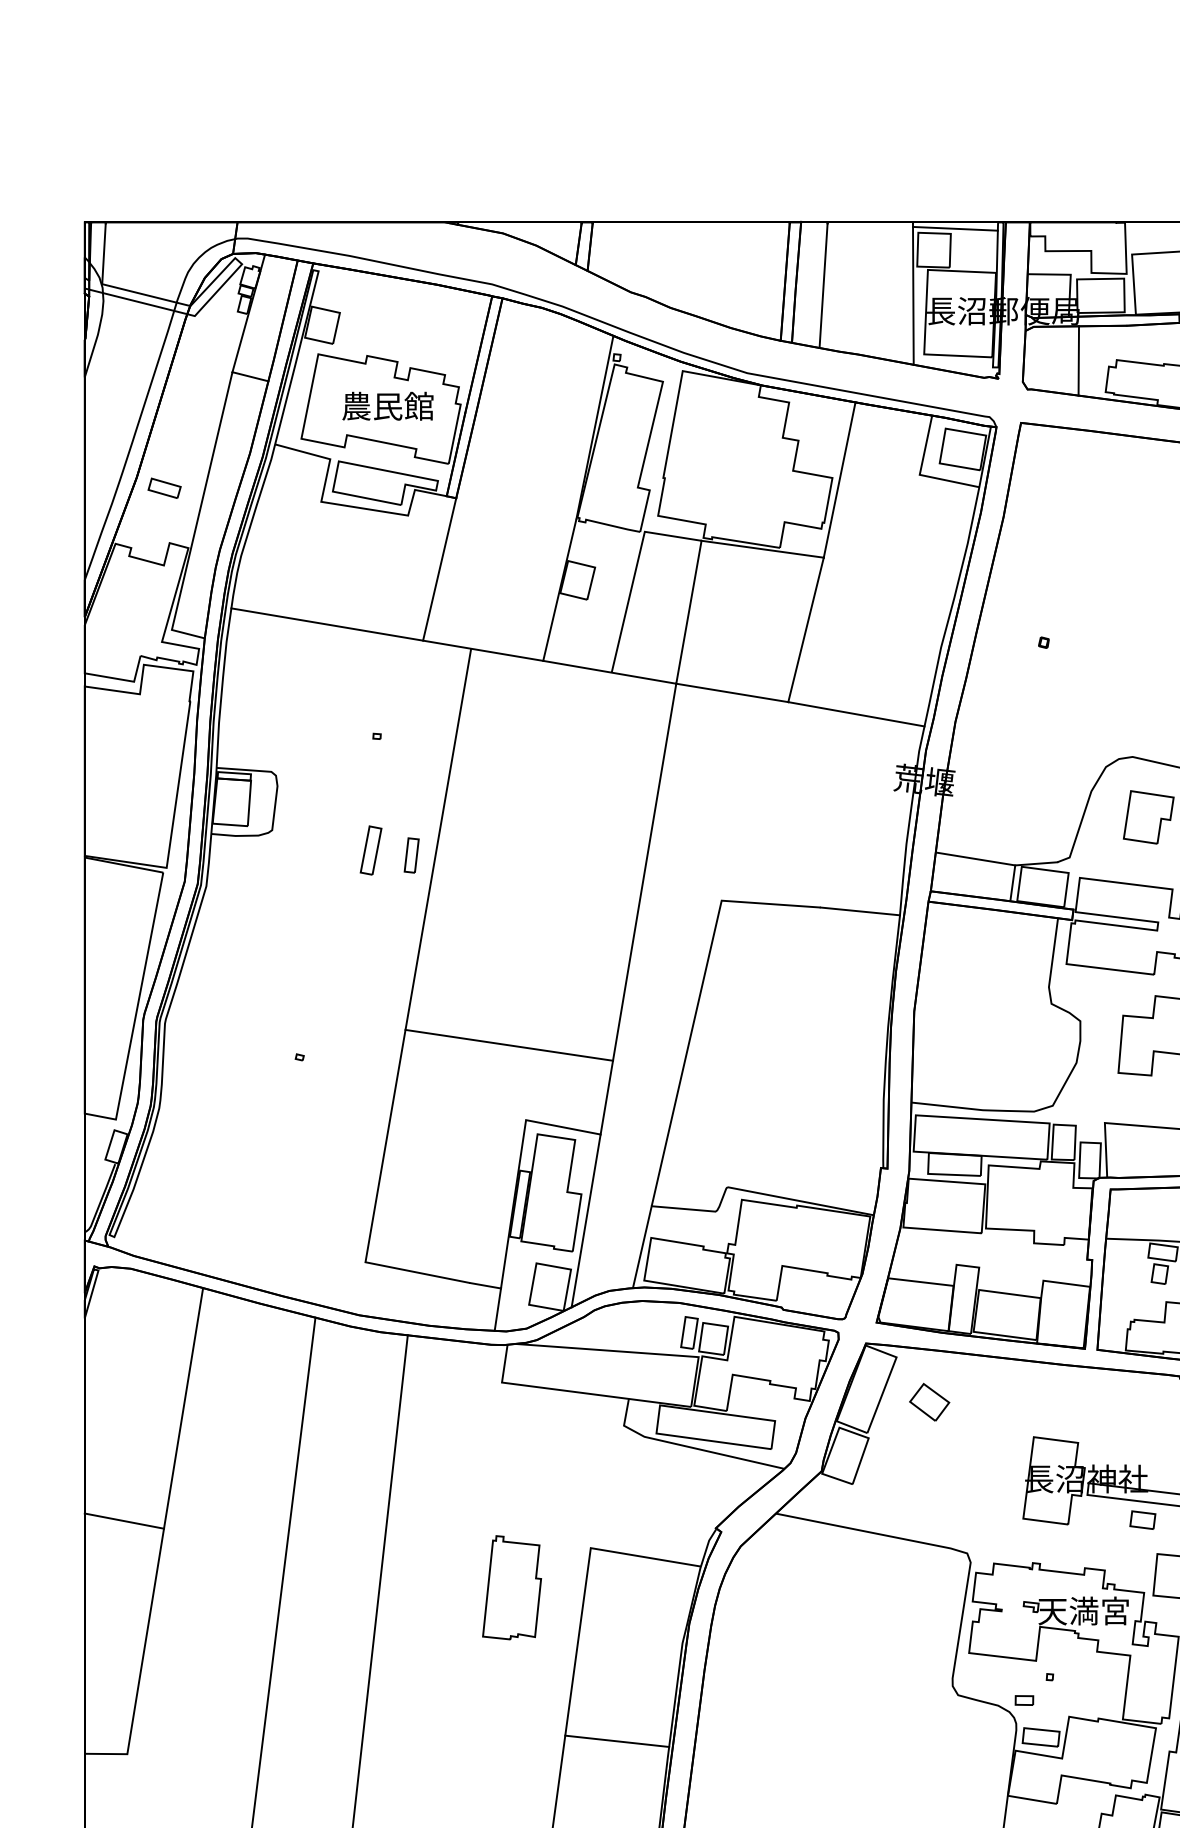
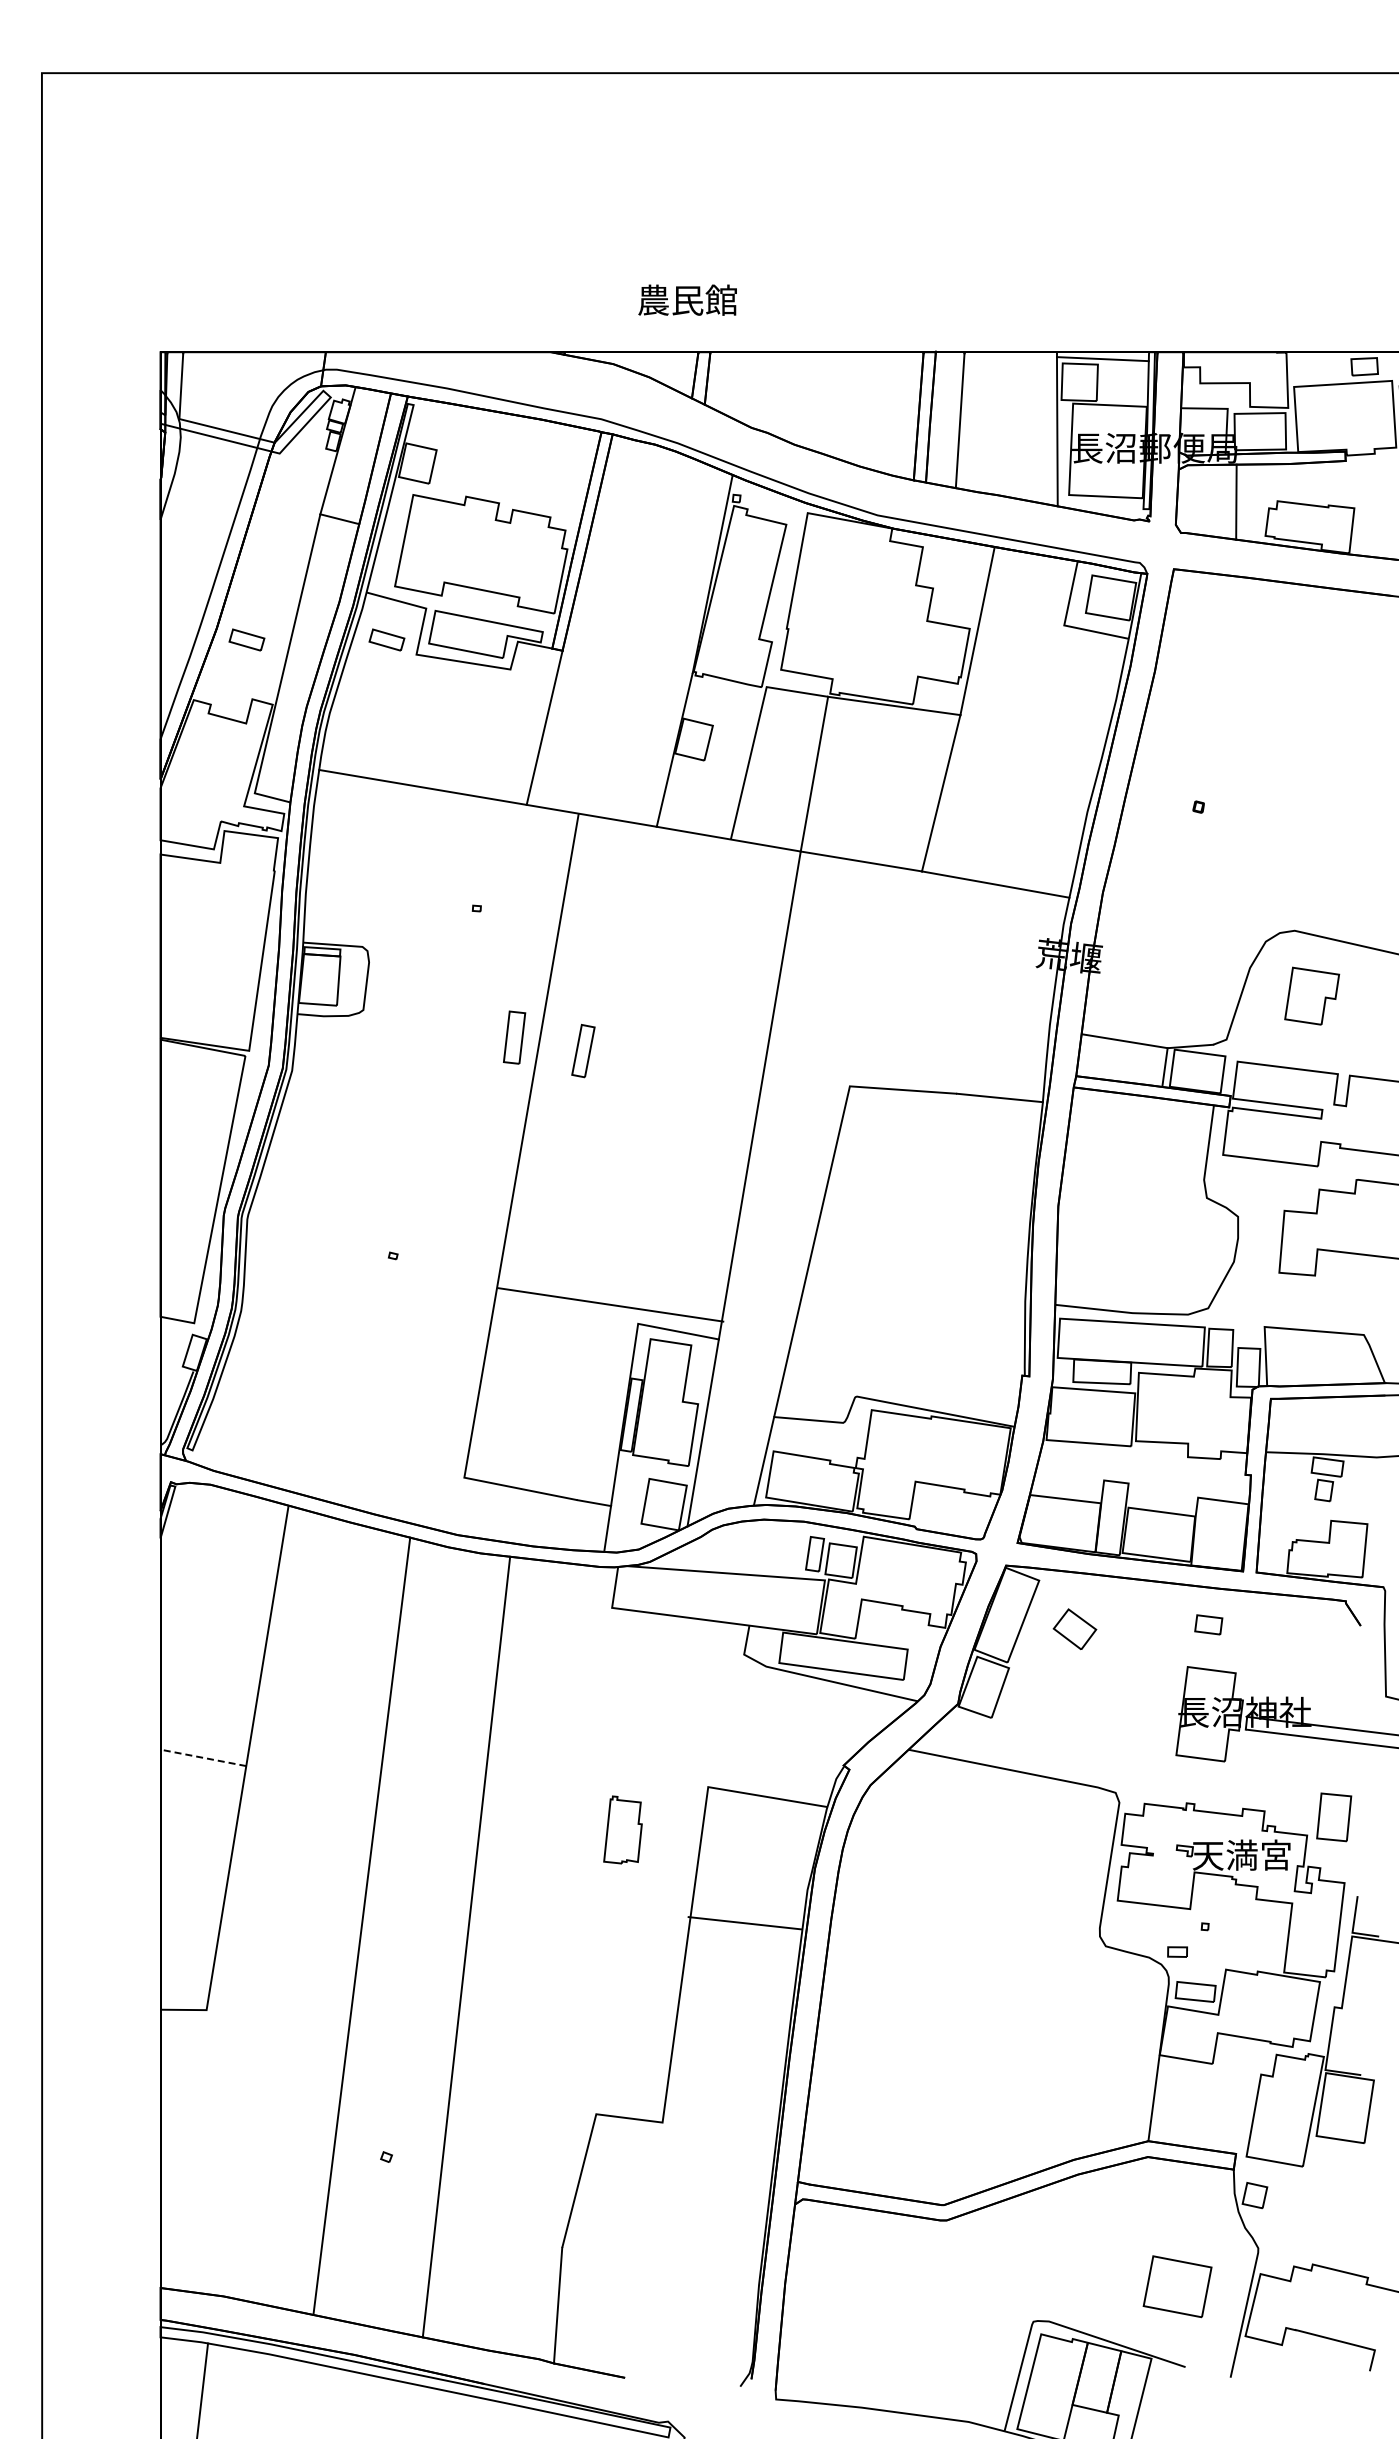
text: (387, 405) -> (687, 299), moved
part: (293, 487) -> (386, 639), added
part: (371, 850) -> (583, 1050), moved
part: (410, 854) -> (513, 1036), size x1.4
line: (508, 1044) -> (610, 1304), moved
part: (1142, 1519) -> (1208, 1624), moved
line: (124, 1520) -> (203, 1757), solid -> dashed
part: (511, 1587) -> (622, 1829), size x0.6
line: (616, 1741) -> (744, 1923), moved

